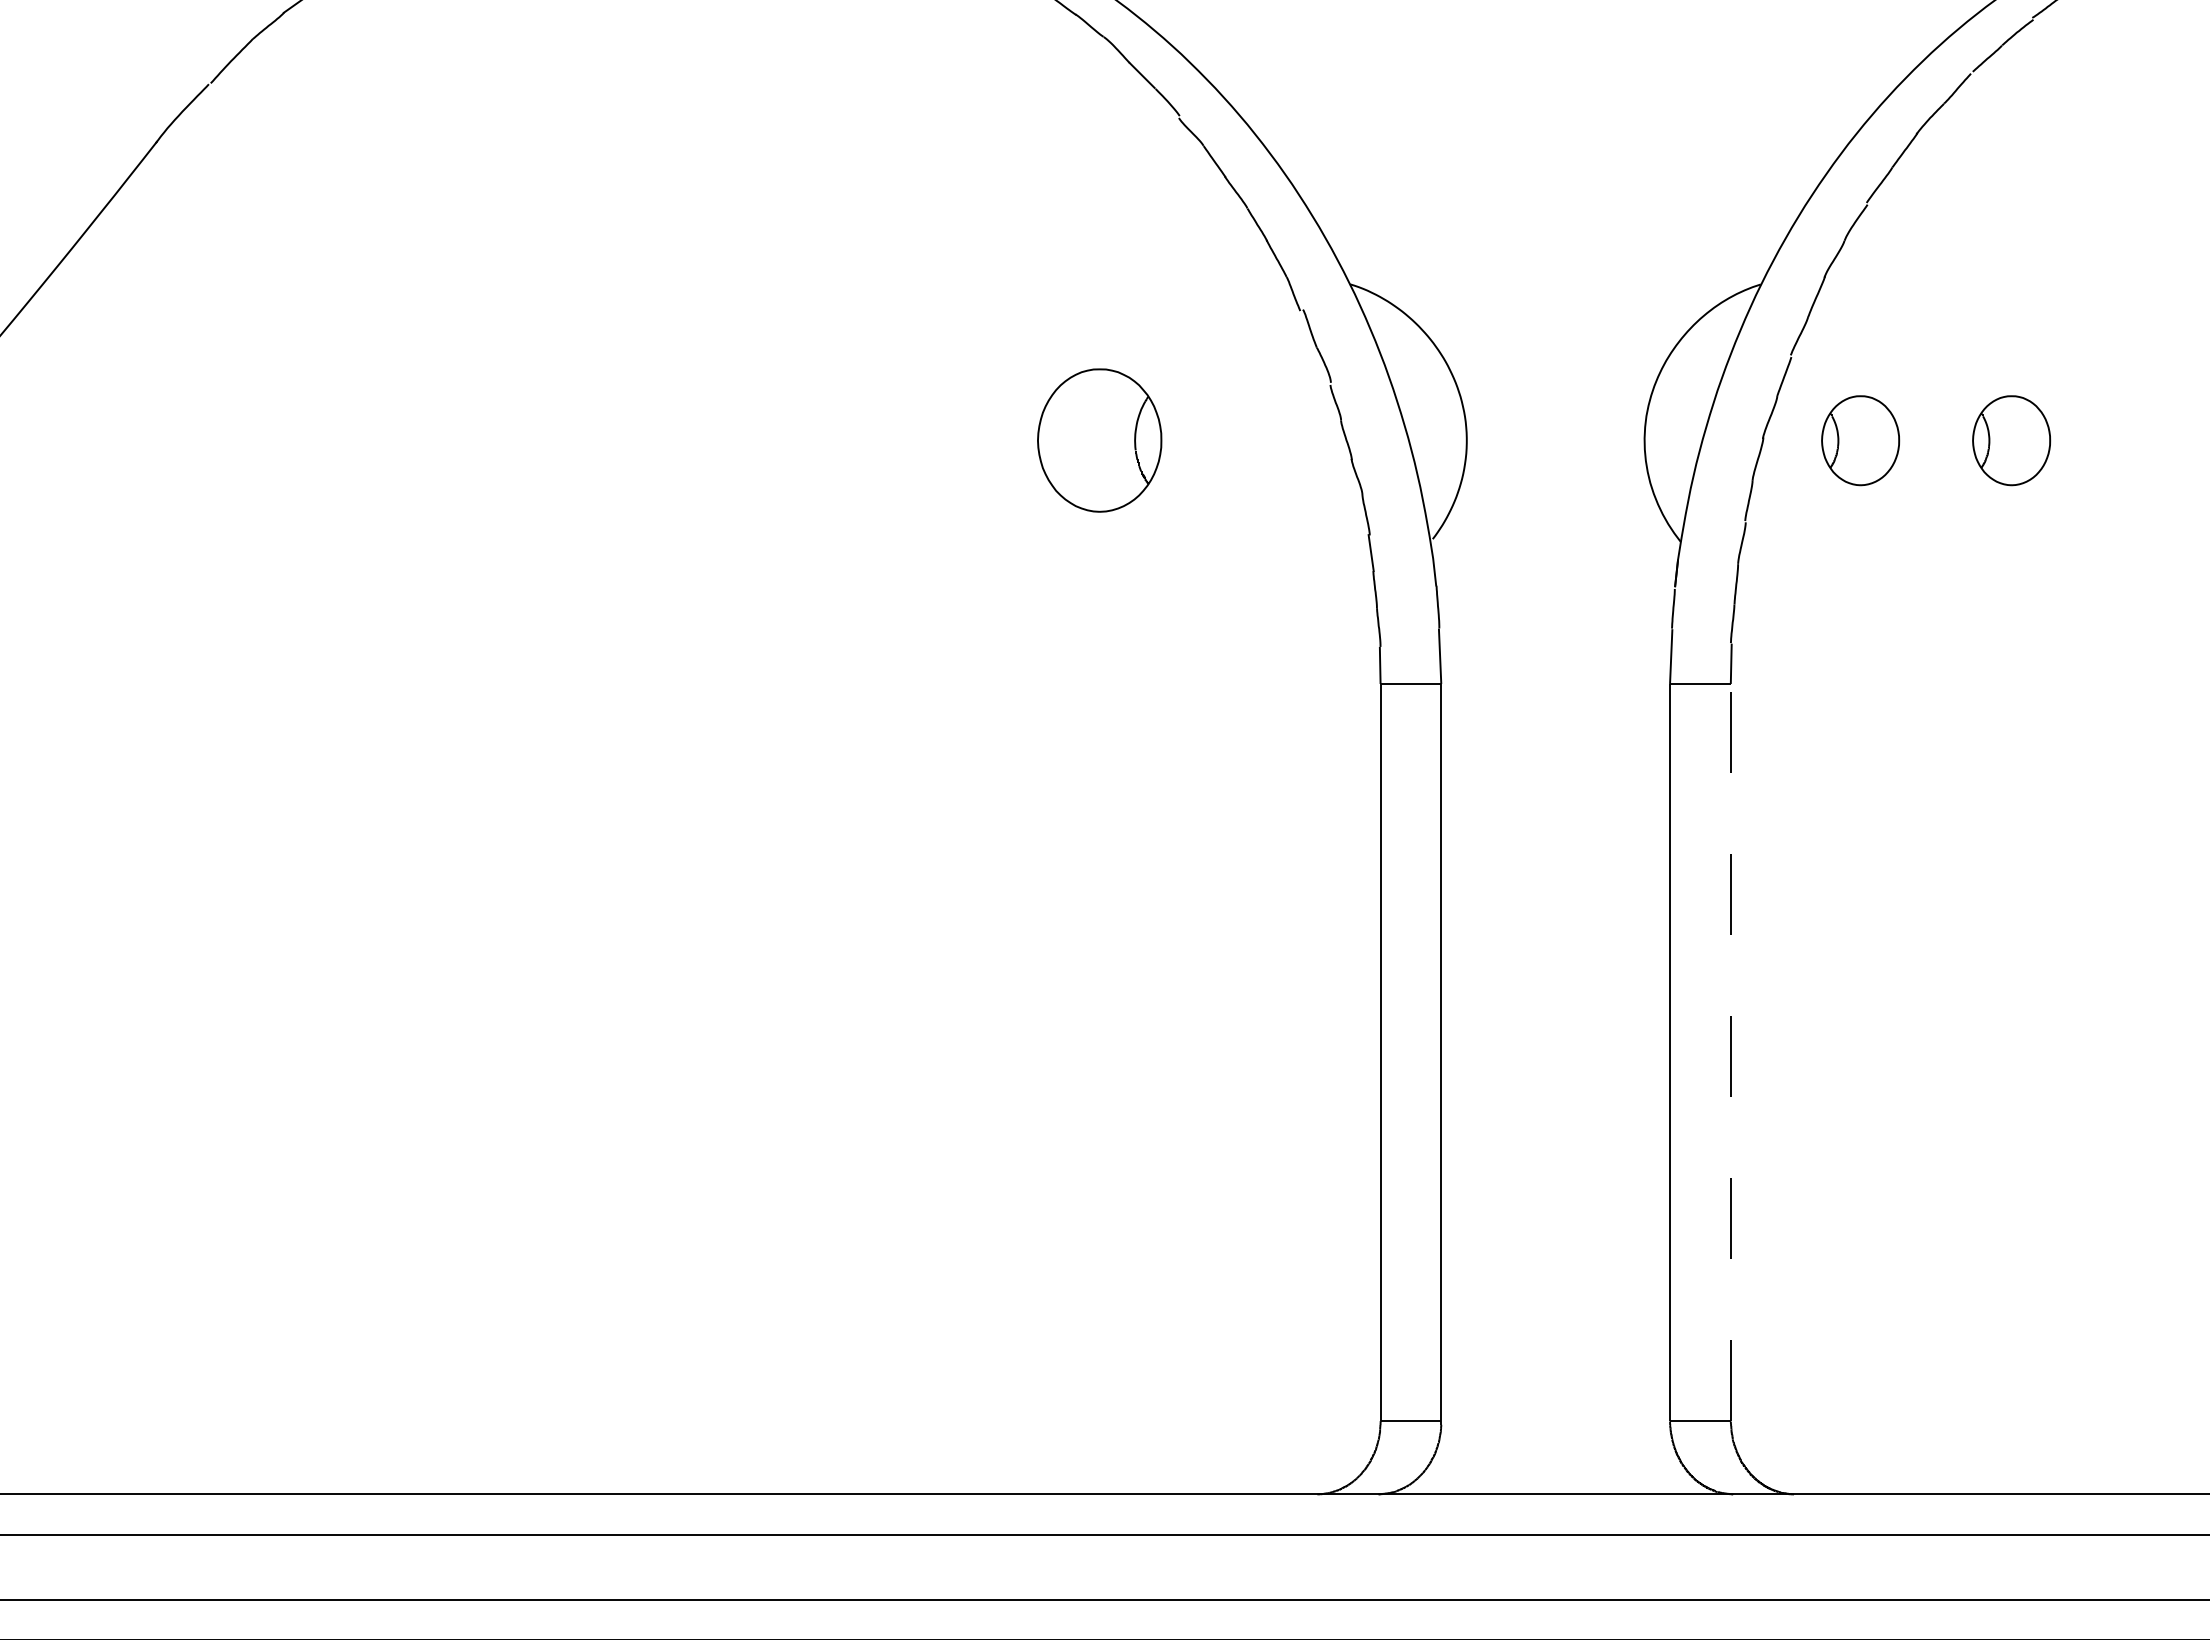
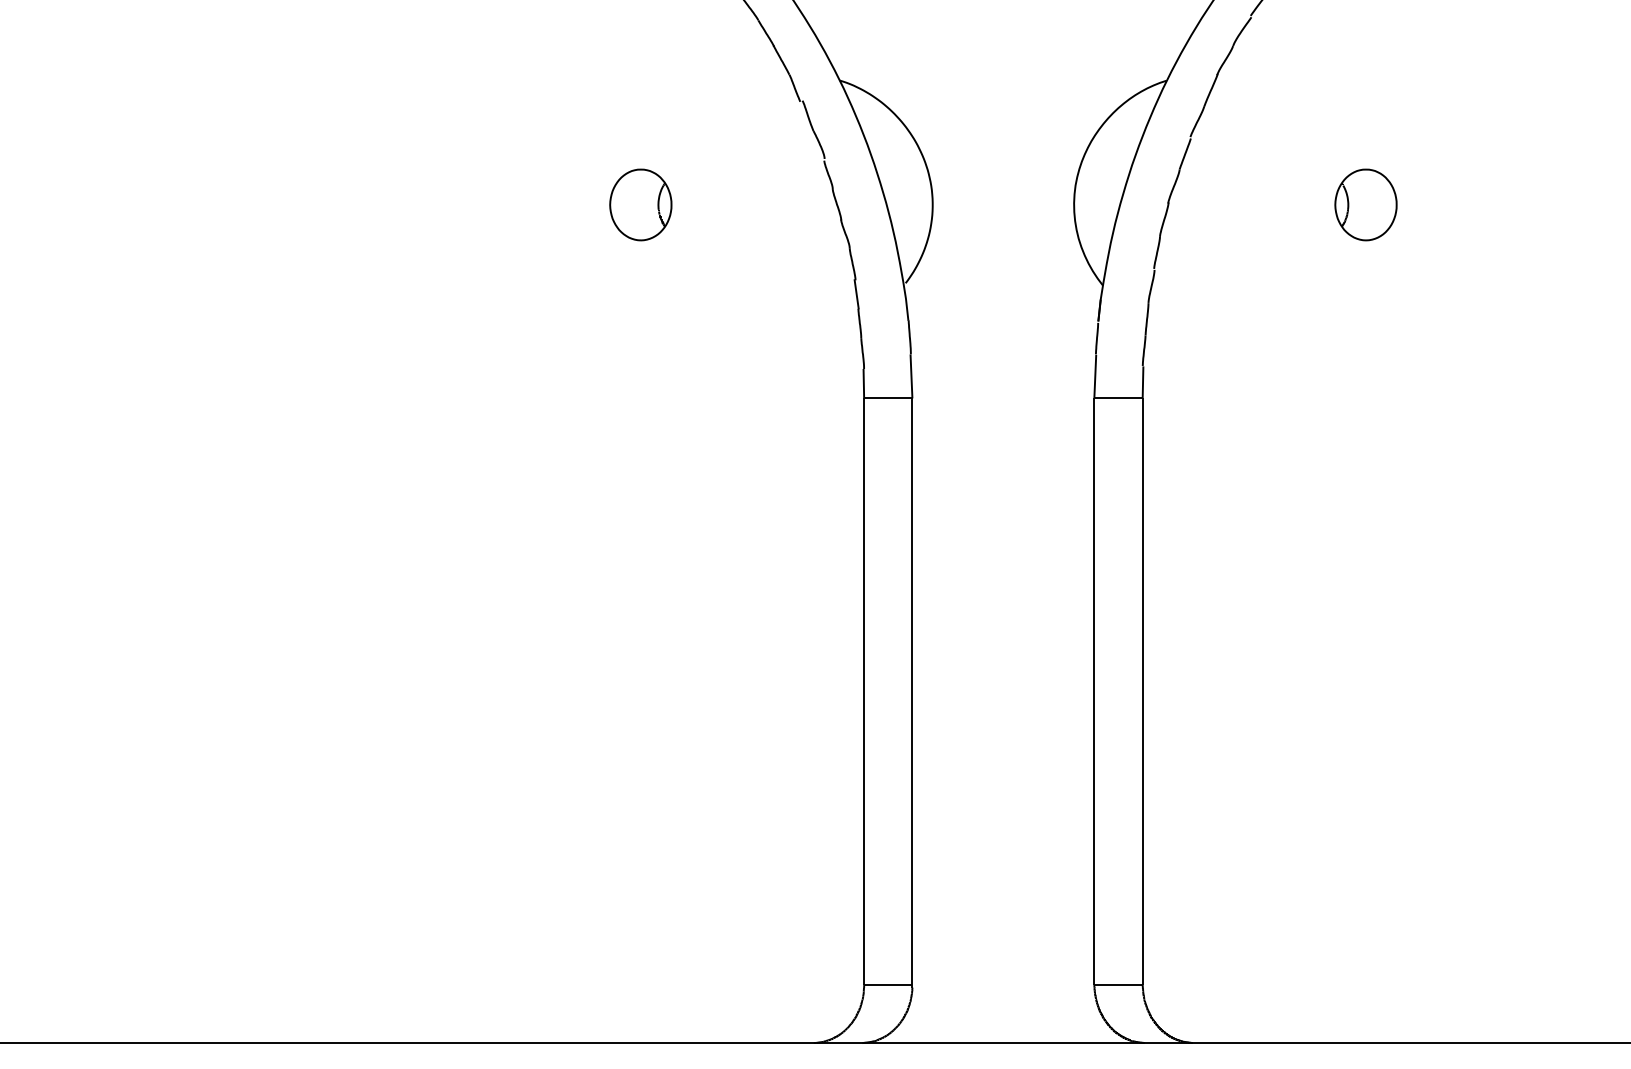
part: (1099, 440) -> (640, 204), size x0.62
part: (1860, 440) -> (1245, 204), removed
line: (1730, 1052) -> (1142, 691), dashed -> solid

